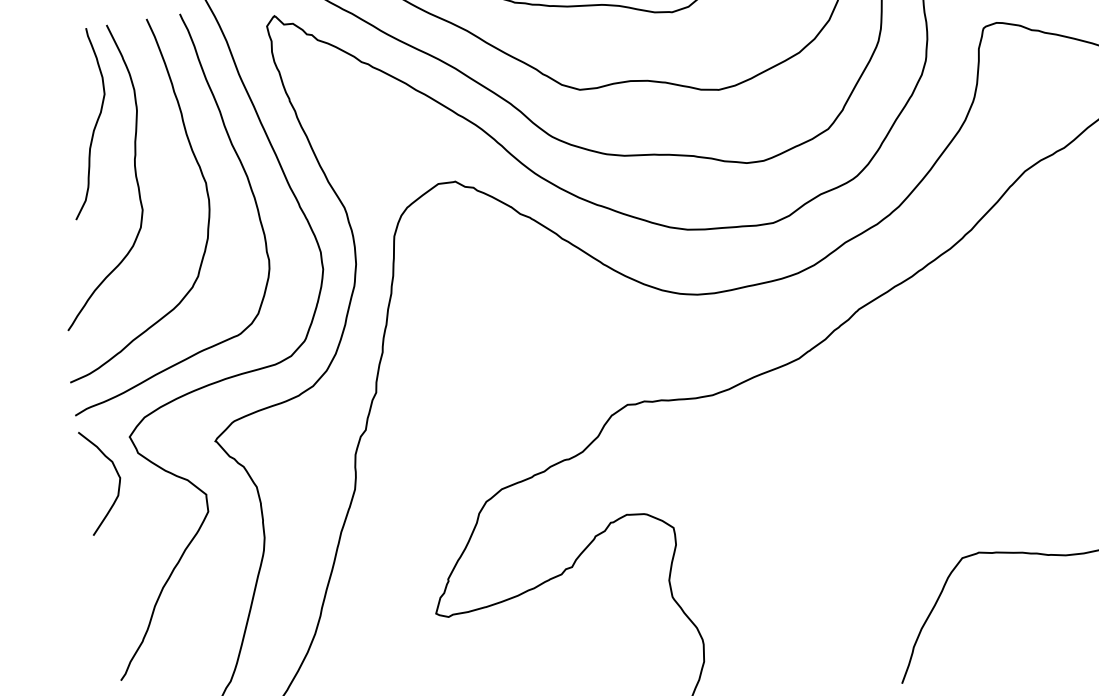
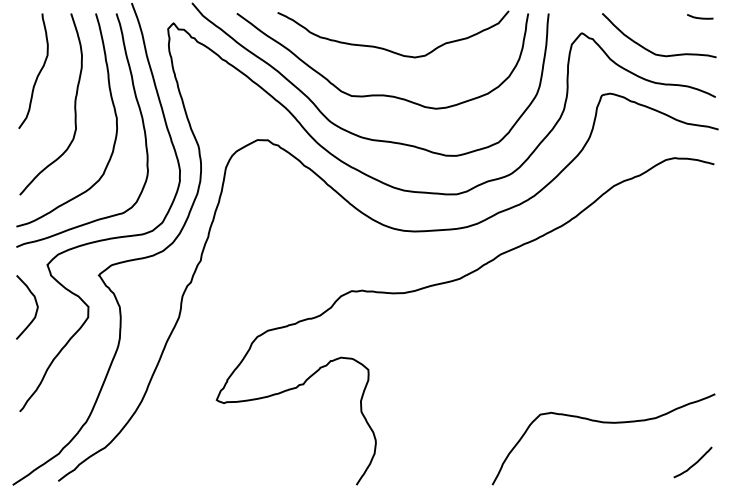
curve: (94, 124) -> (38, 72), moved
curve: (115, 473) -> (35, 303), moved

